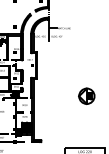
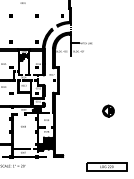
part: (86, 95) -> (108, 110), size x0.7

